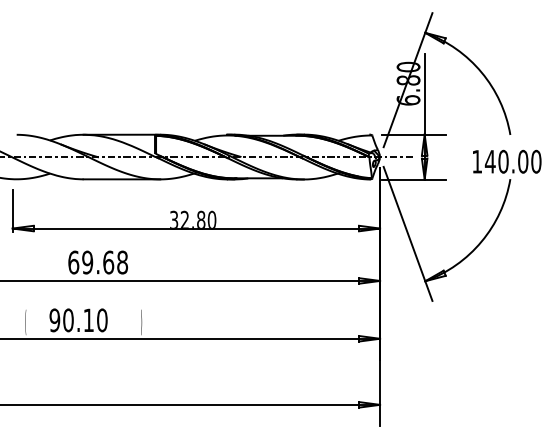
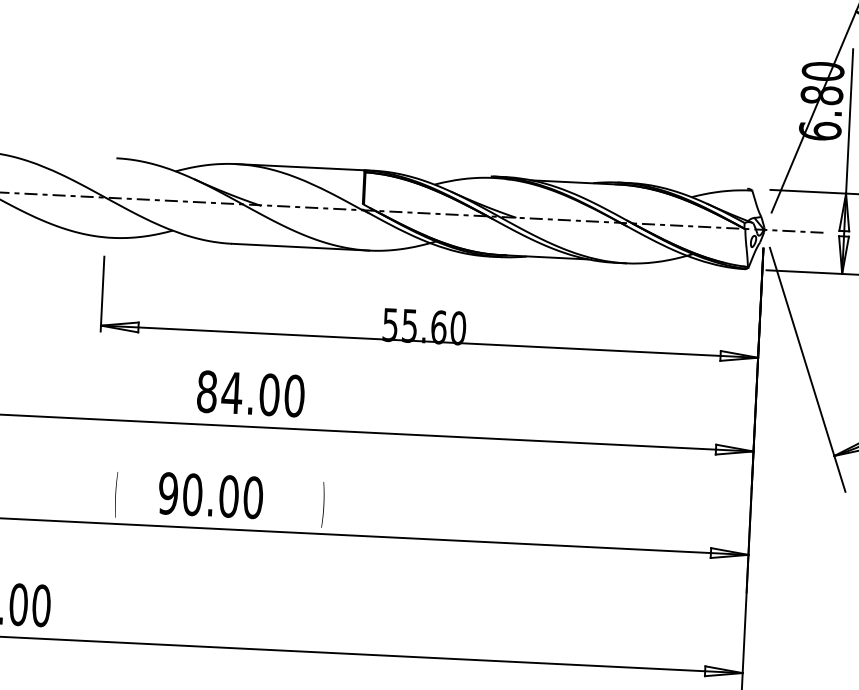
text: (187, 218) -> (414, 322), 32.80 -> 55.60
text: (98, 262) -> (251, 393), 69.68 -> 84.00
text: (88, 320) -> (228, 496), 90.10 -> 90.00

